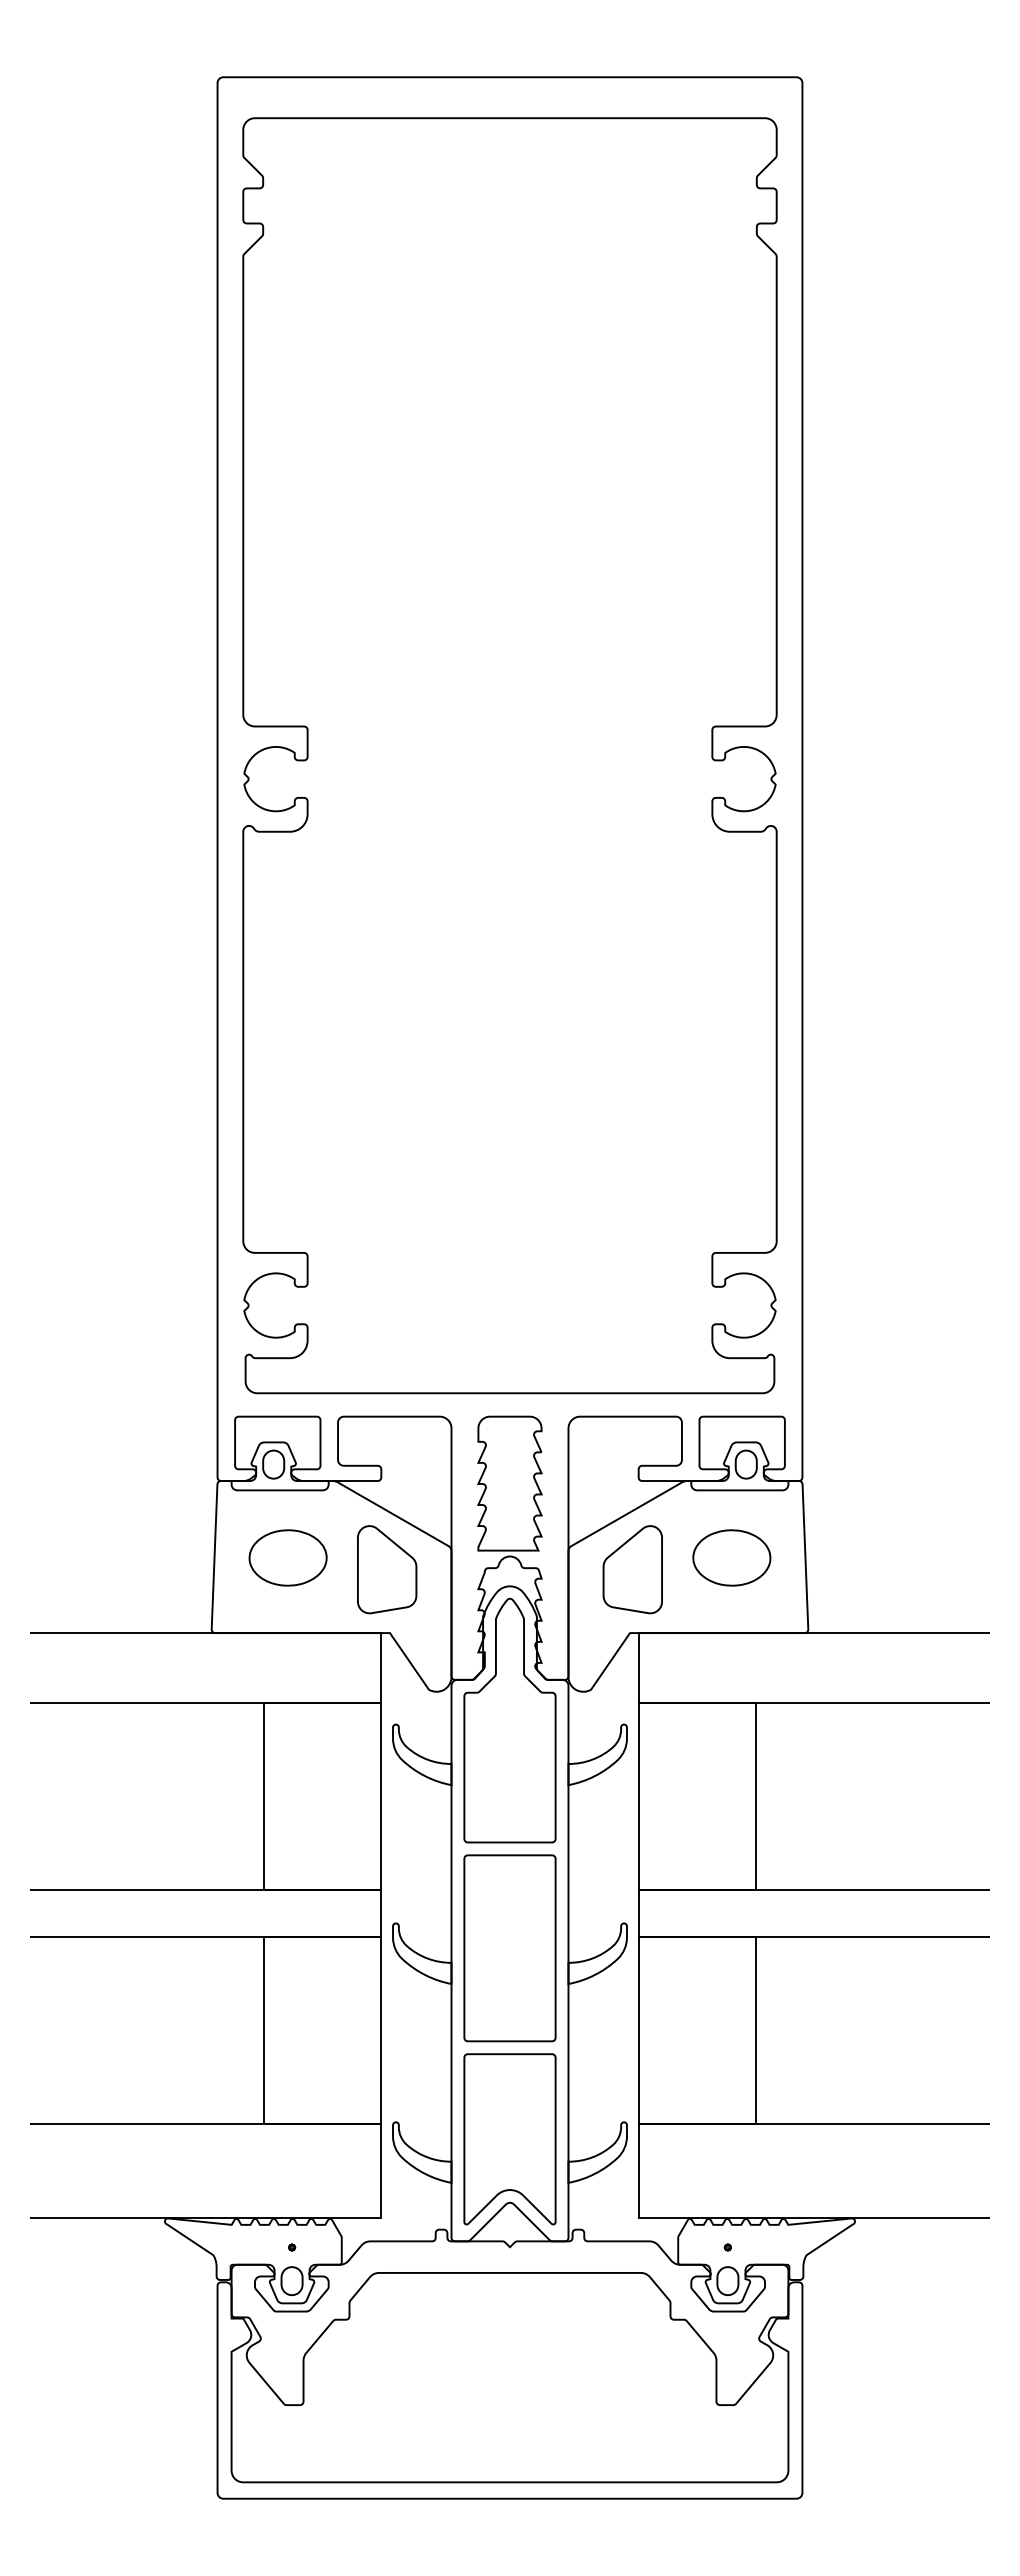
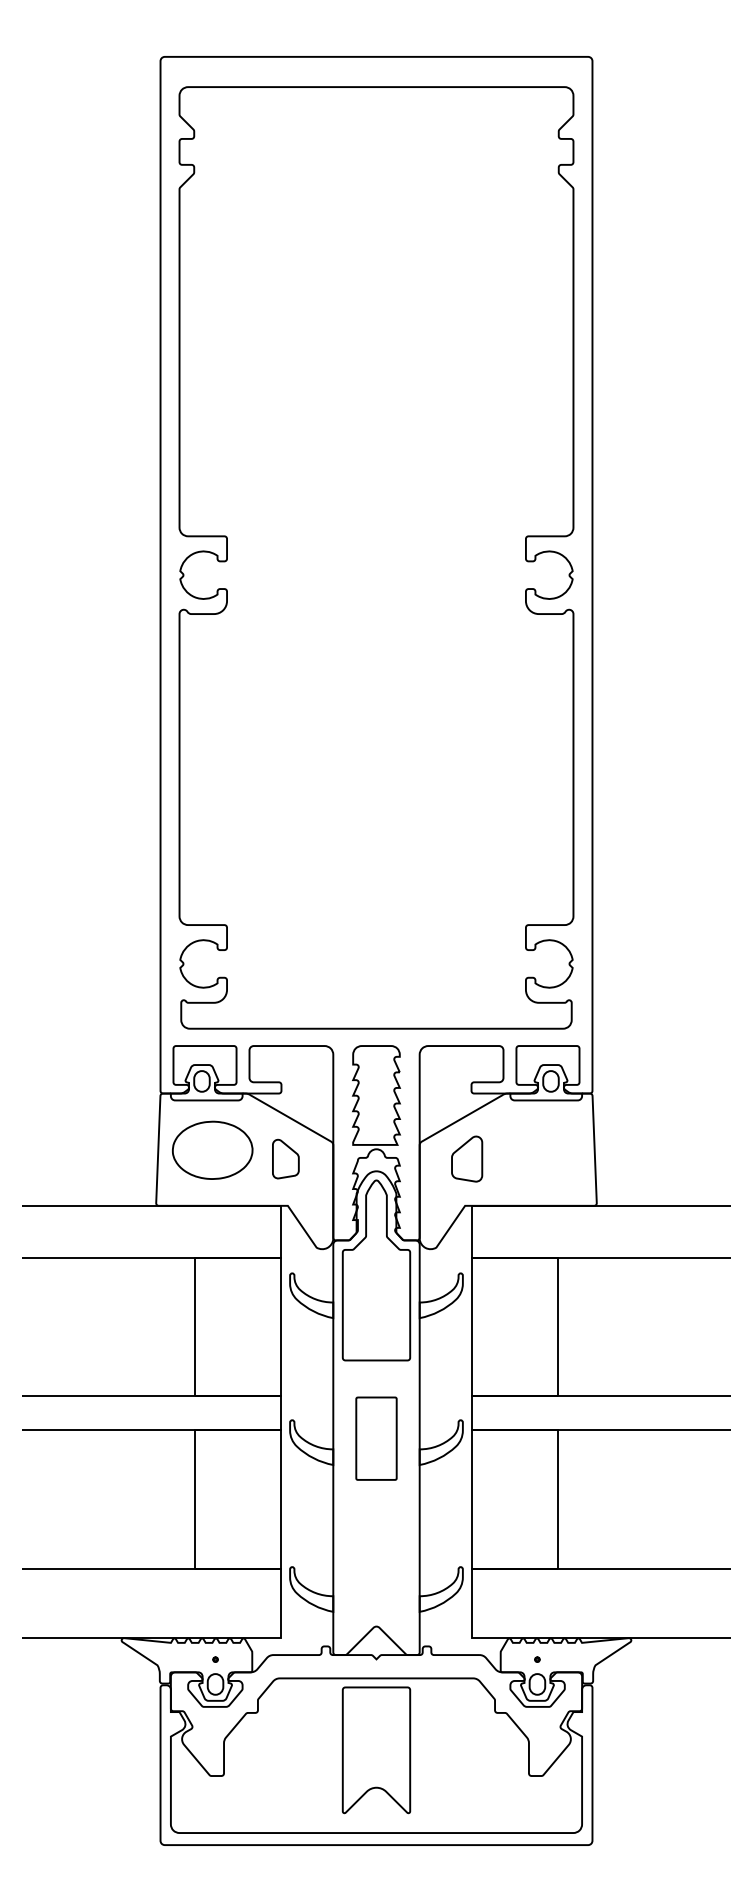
part: (287, 1557) -> (212, 1150), size x1.4
part: (731, 1557) -> (540, 1150), removed
part: (387, 1569) -> (286, 1158), size x0.6
part: (632, 1569) -> (466, 1158), size x0.7
part: (509, 1948) -> (376, 1438), size x0.6
part: (509, 2139) -> (376, 1750), moved

